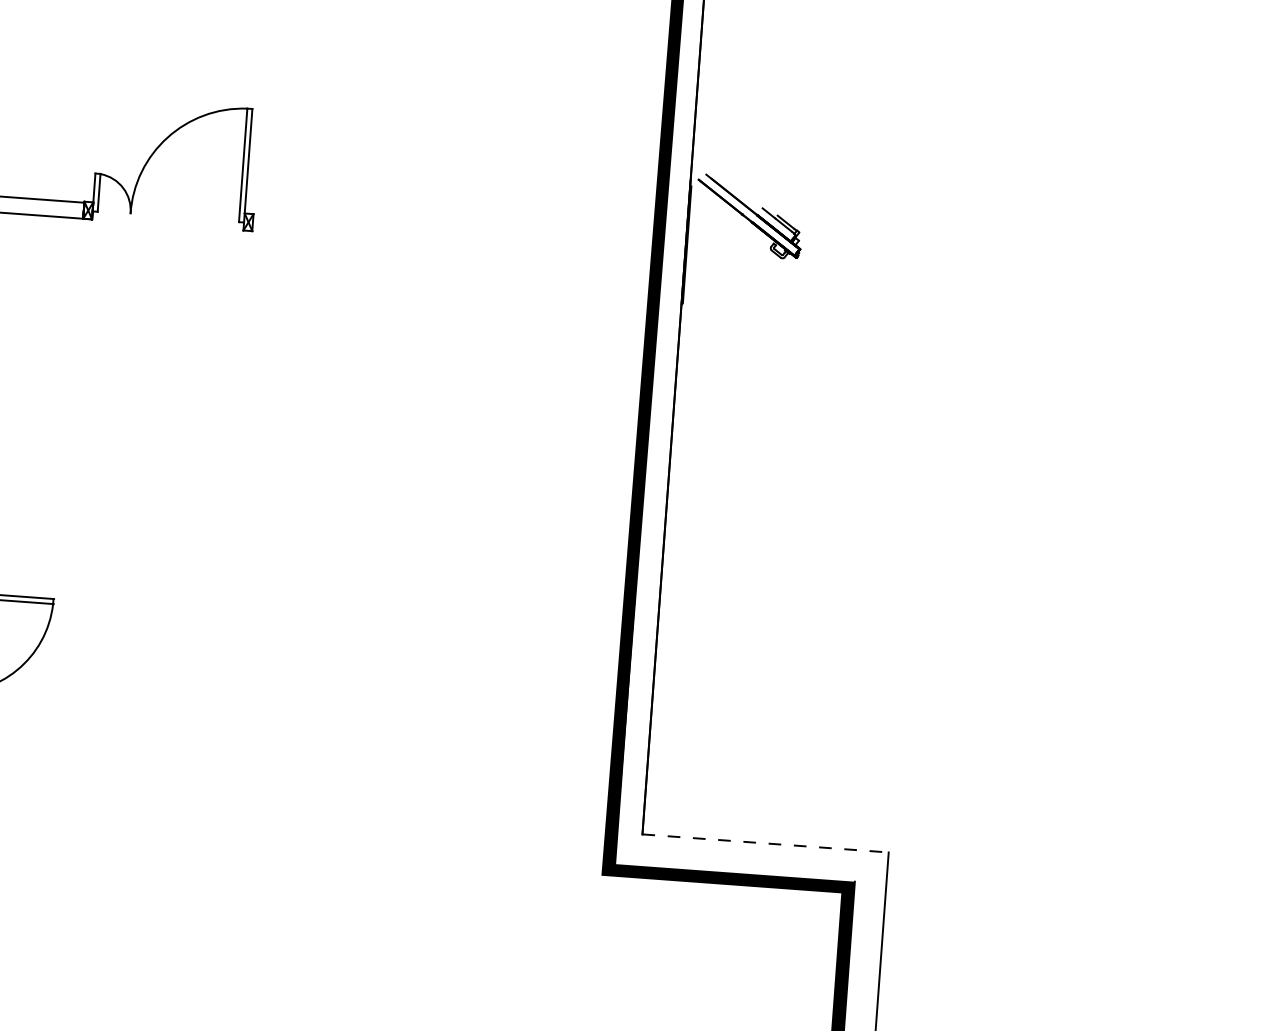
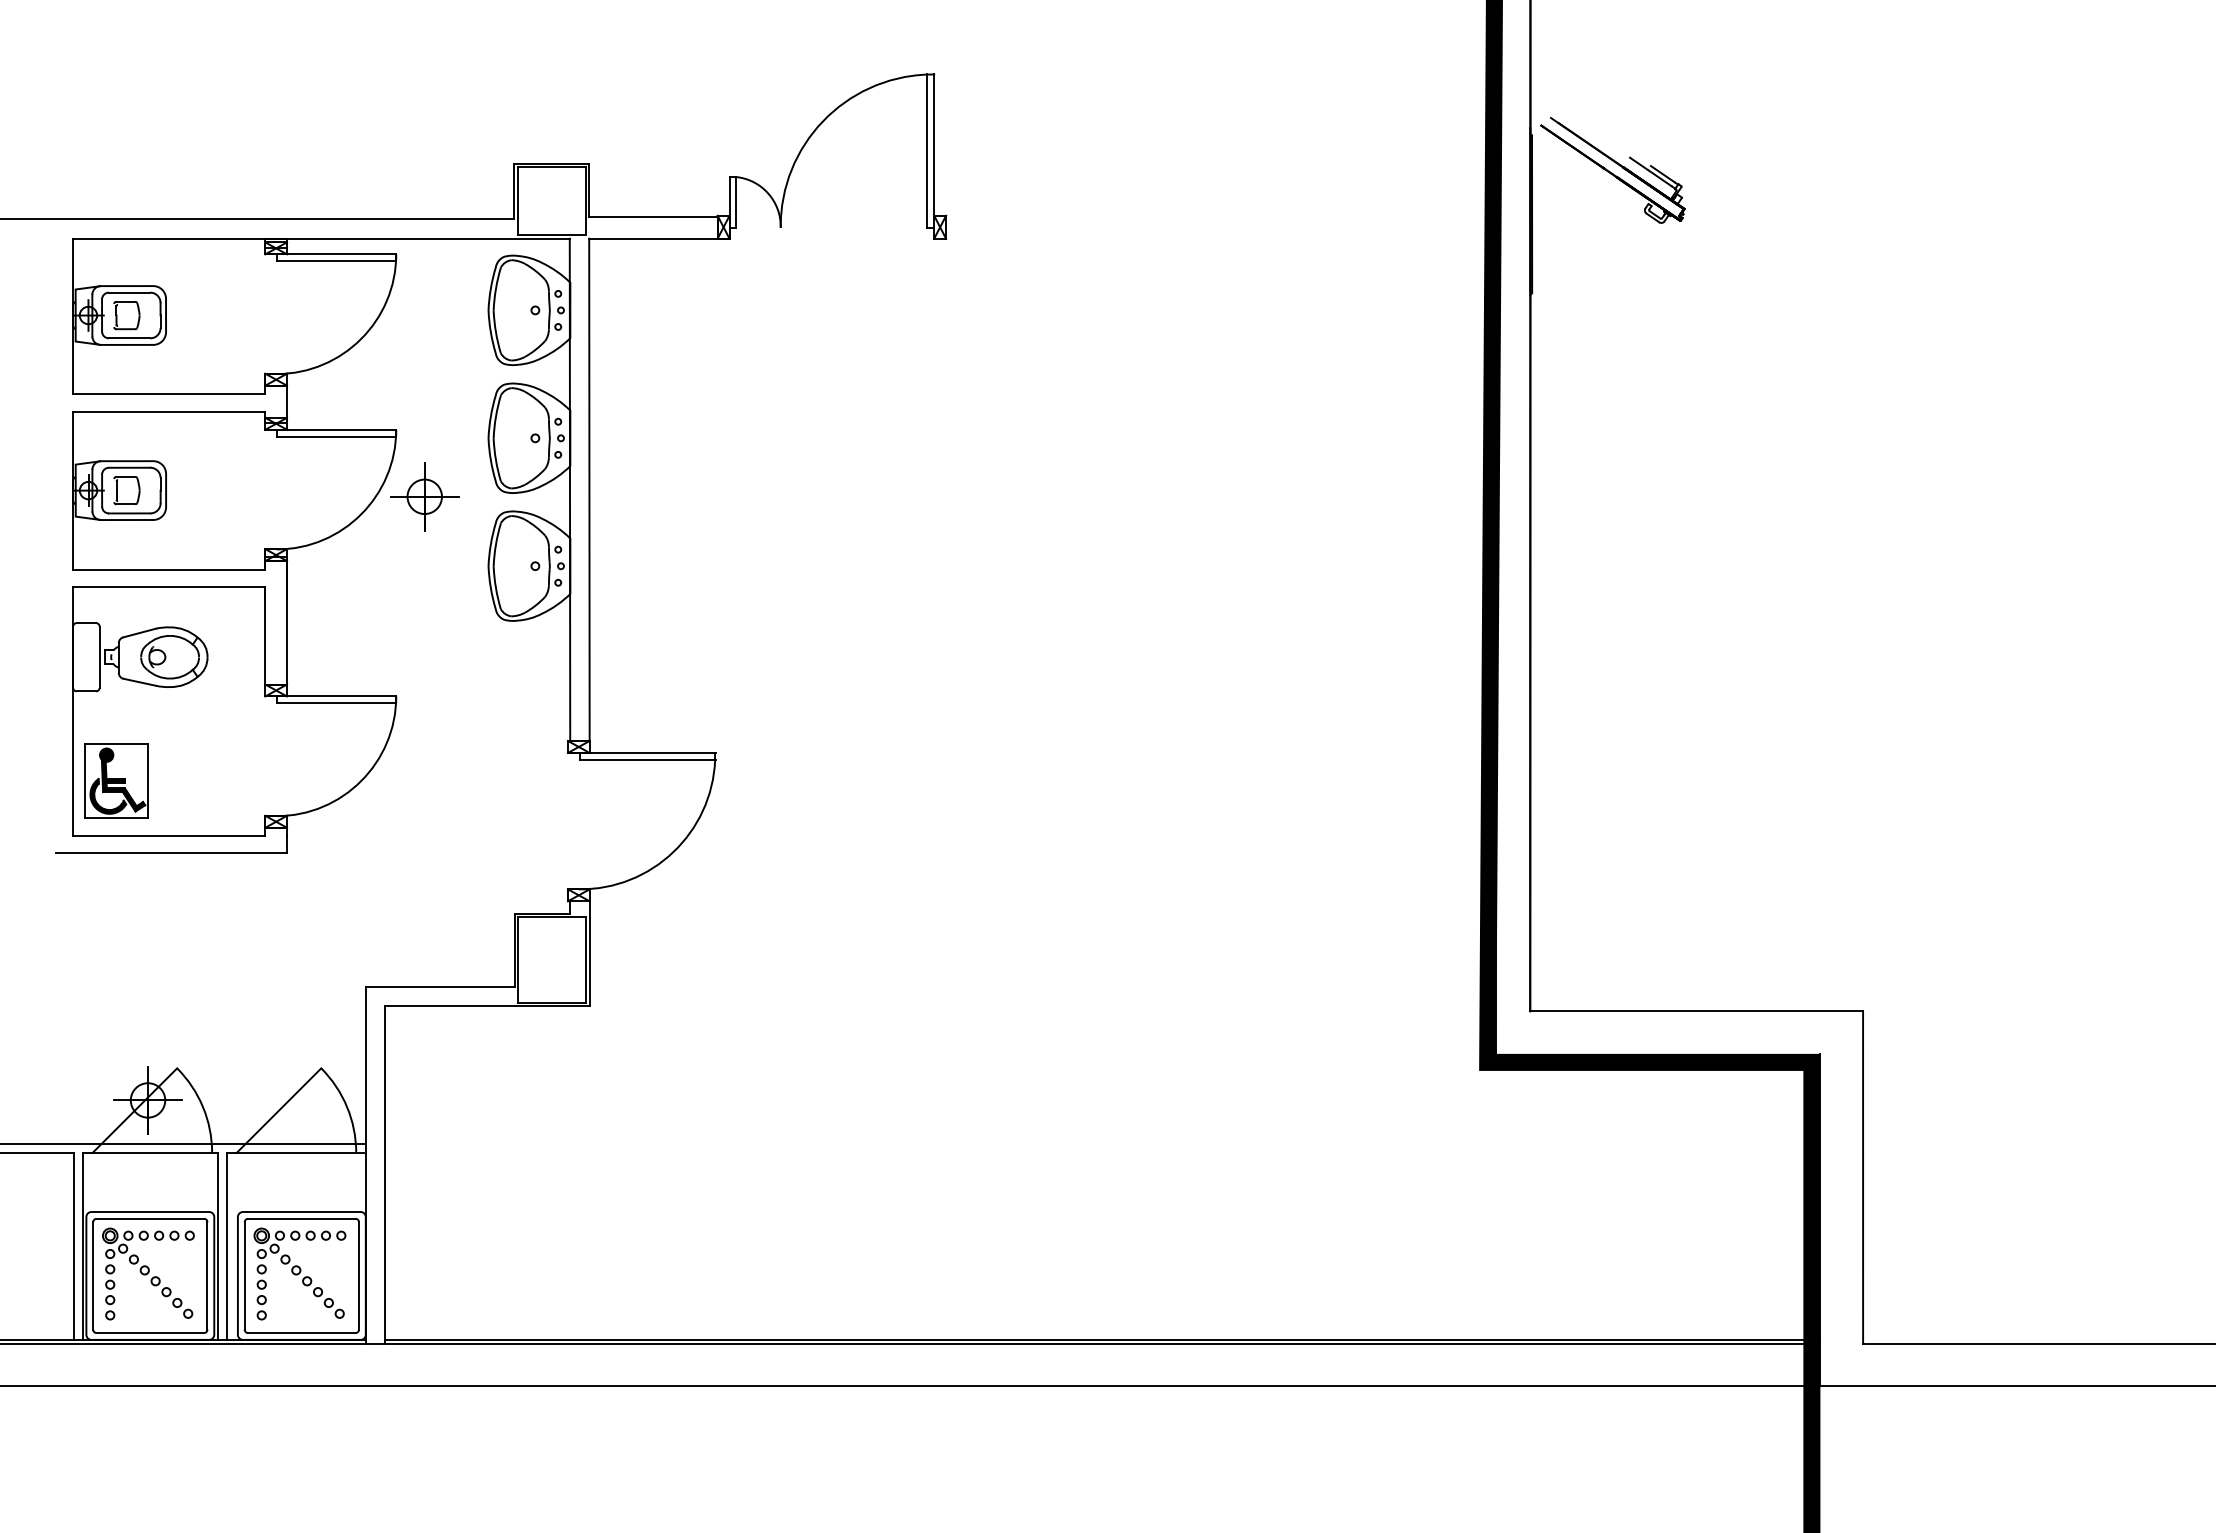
line: (766, 843) -> (1697, 1011), dashed -> solid

